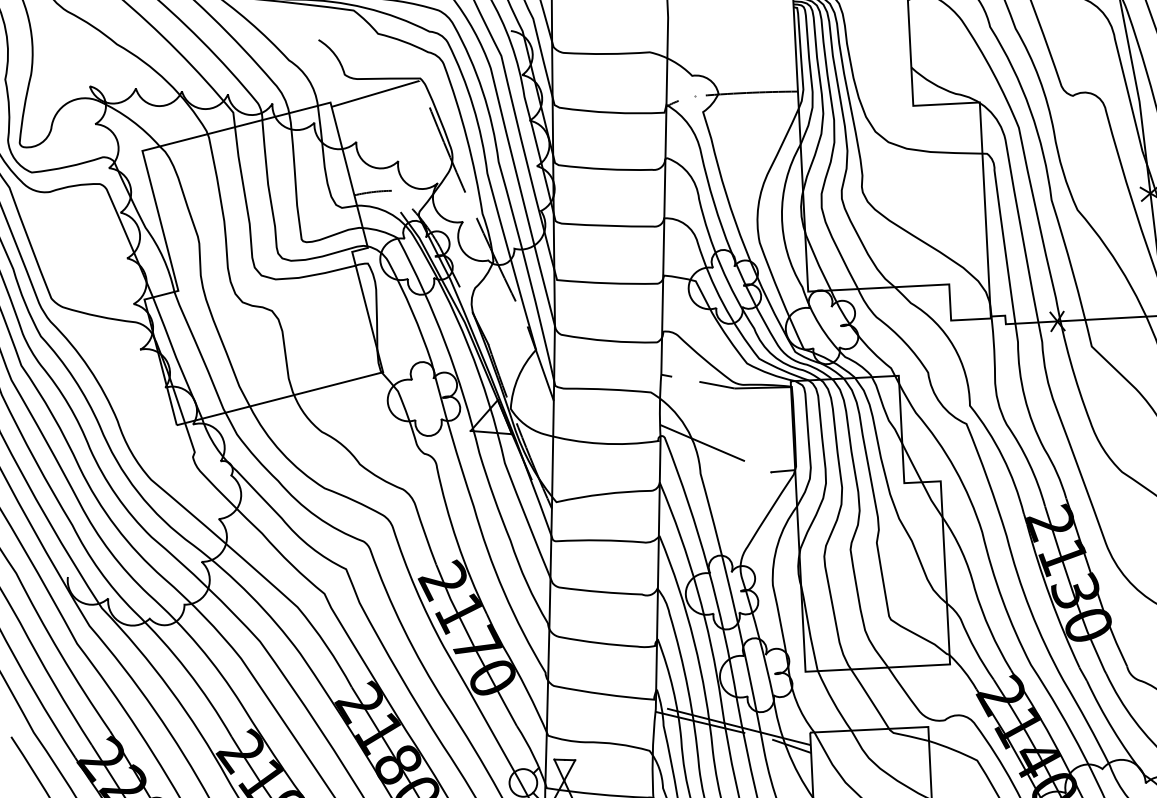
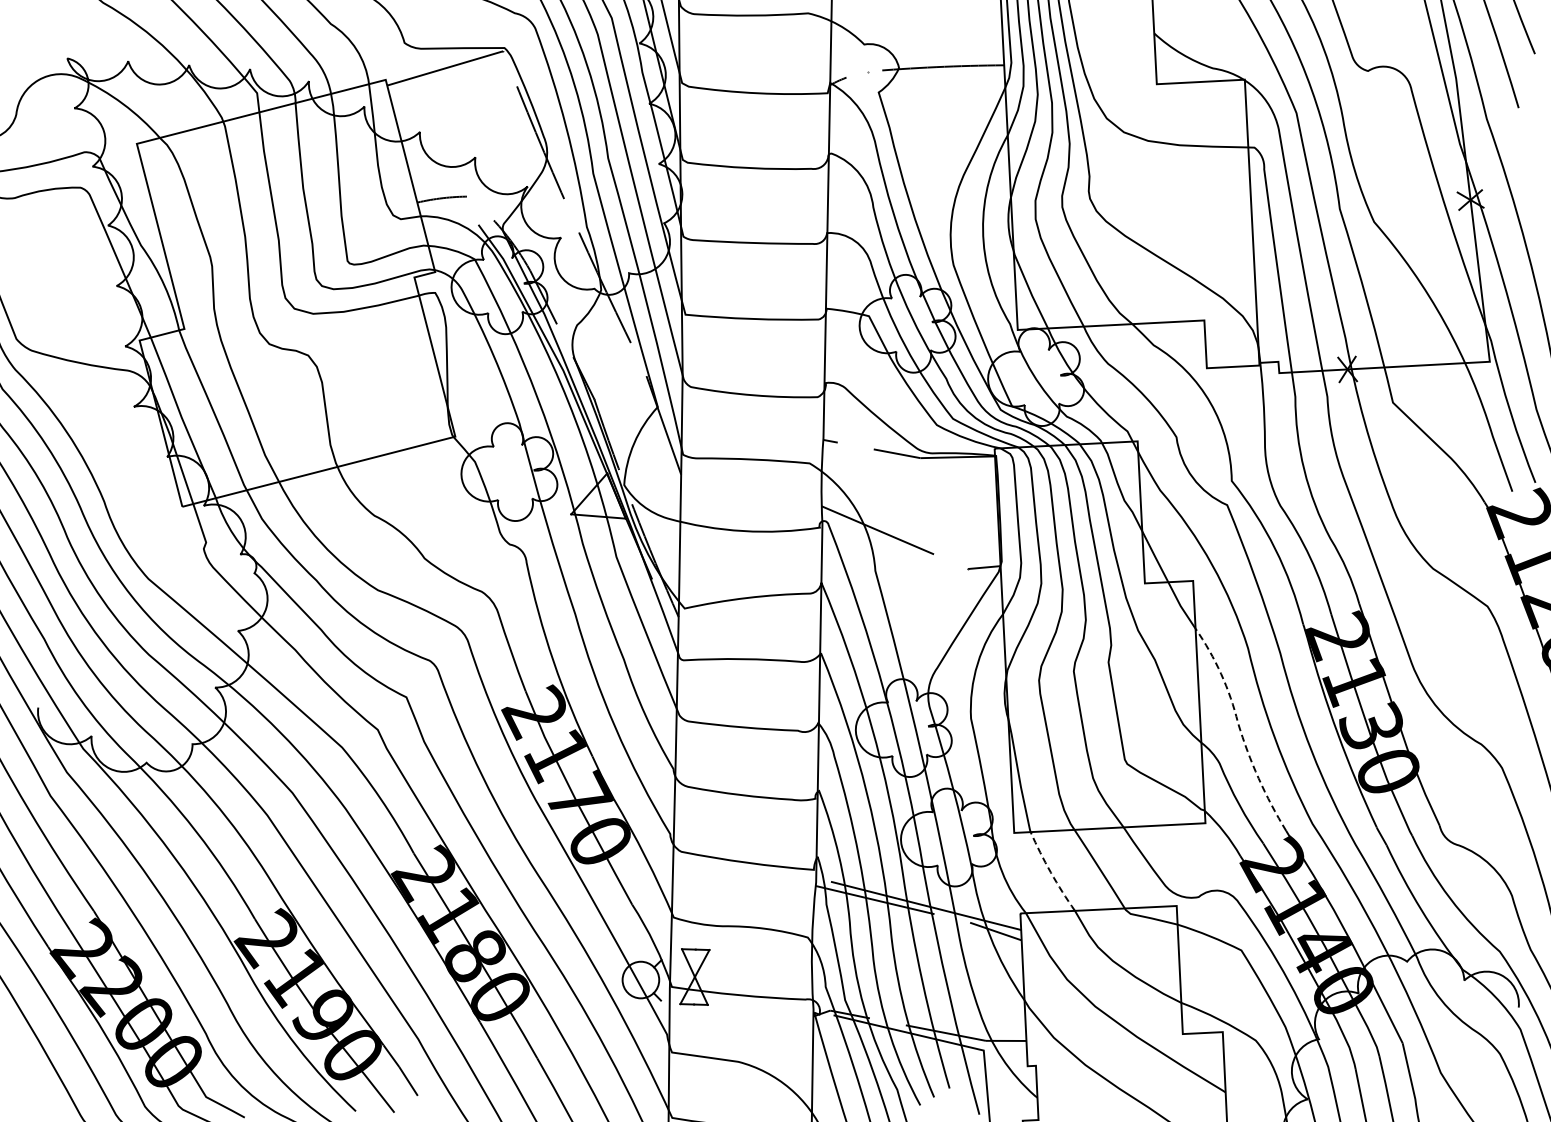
line: (975, 592) -> (1239, 728), solid -> dashed
line: (832, 701) -> (1050, 872), solid -> dashed

